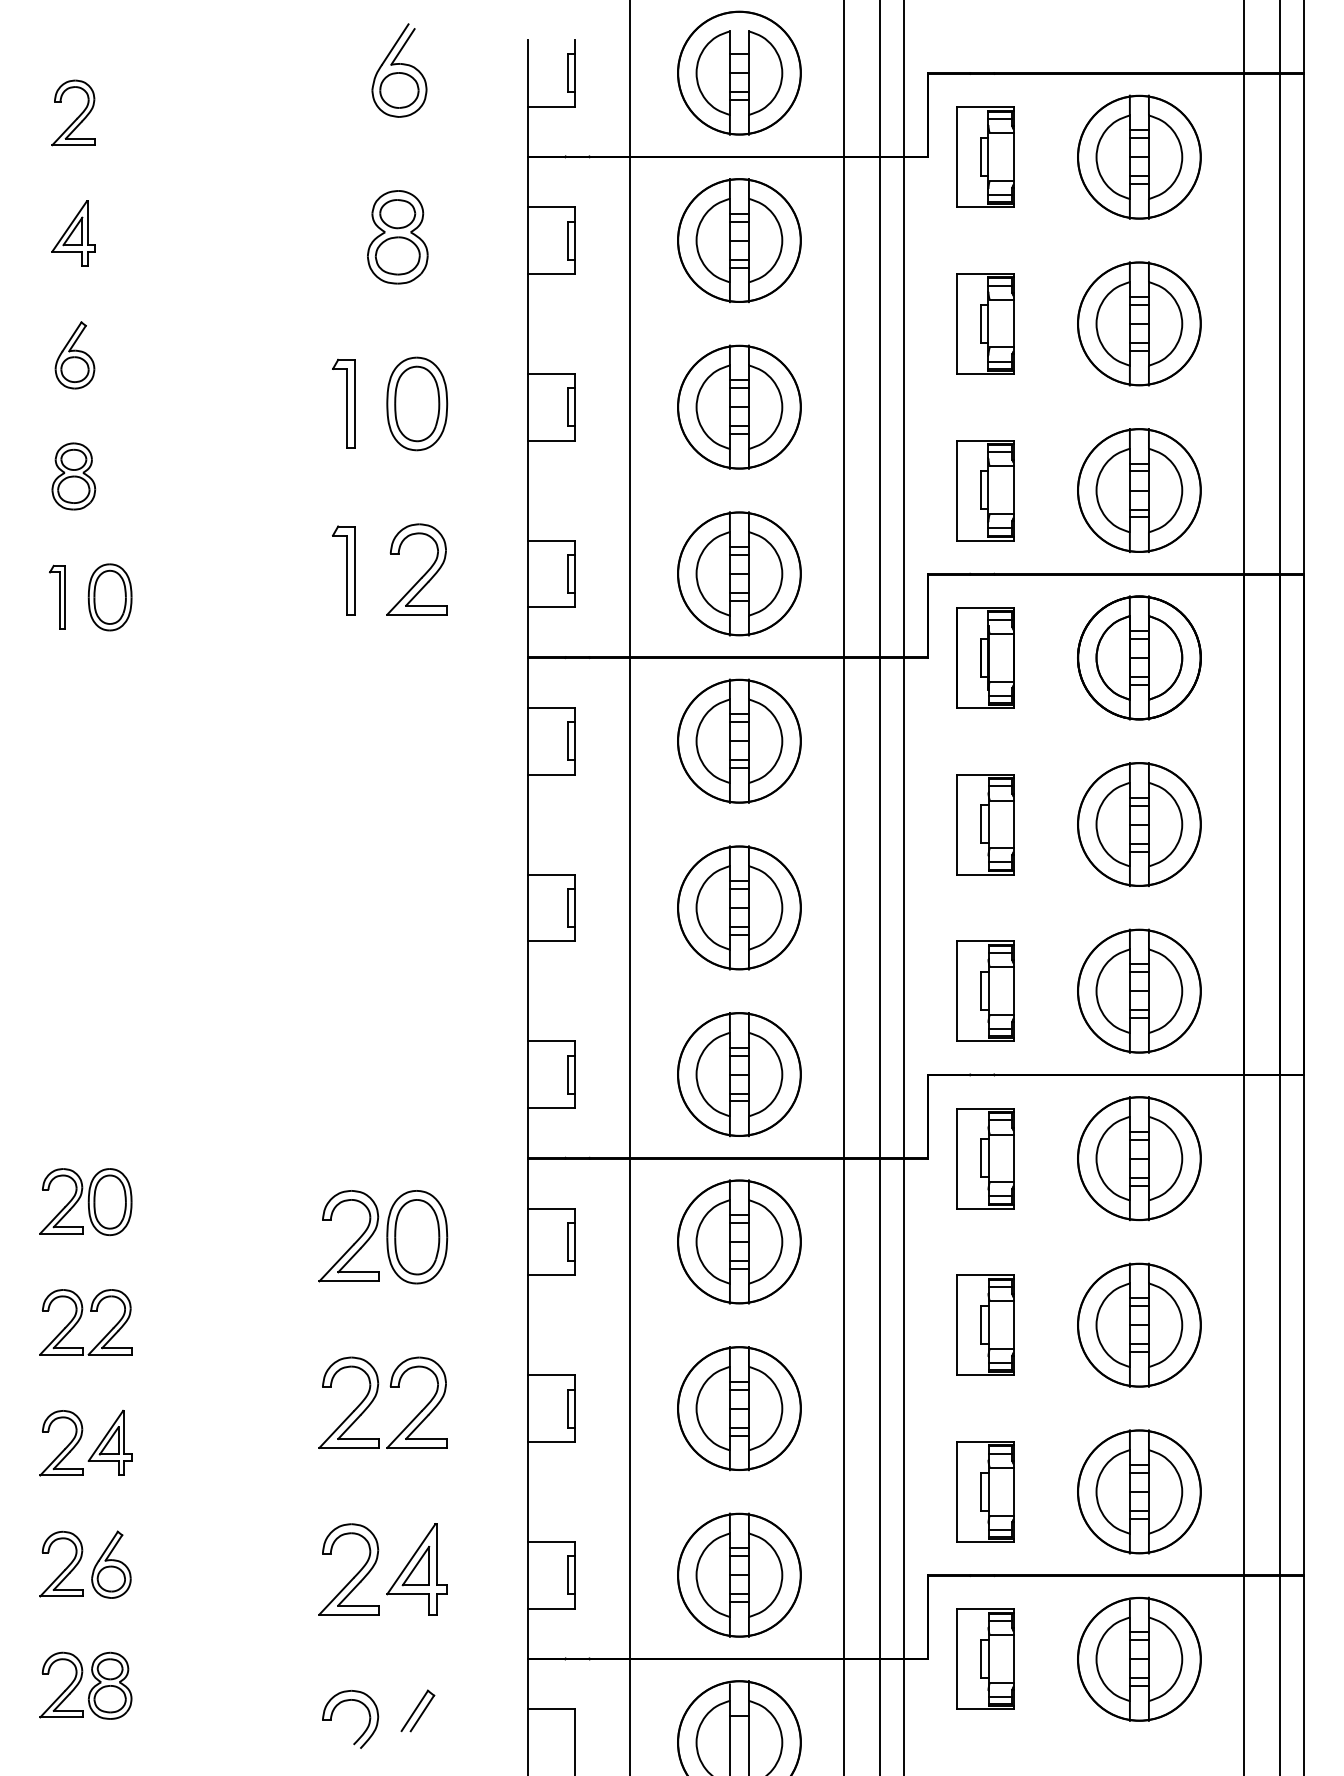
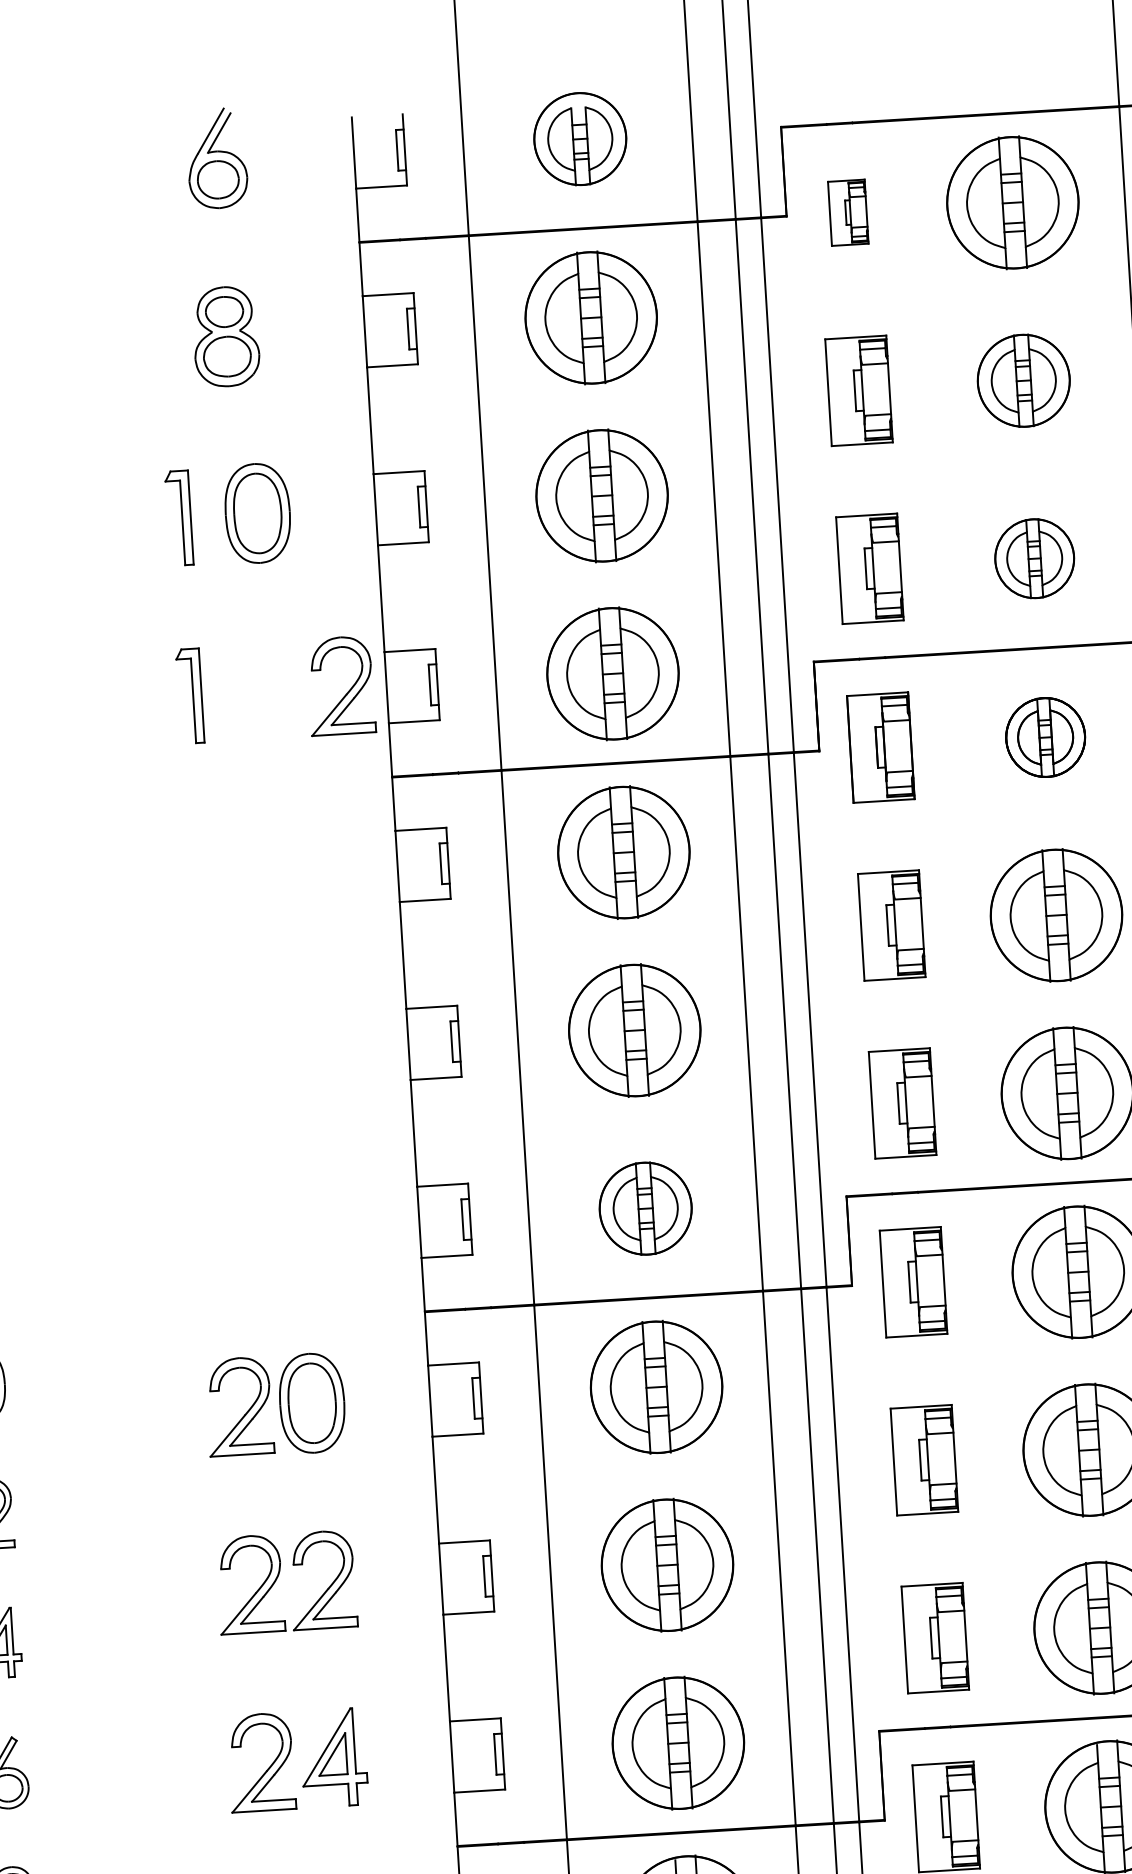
part: (739, 72) -> (580, 138), size x0.7
part: (985, 156) -> (848, 212), size x0.6
part: (1139, 323) -> (1023, 380), size x0.7
part: (1139, 490) -> (1034, 558), size x0.6
part: (422, 575) -> (347, 691), moved
part: (1139, 657) -> (1045, 737), size x0.6
part: (739, 1074) -> (645, 1208), size x0.7

